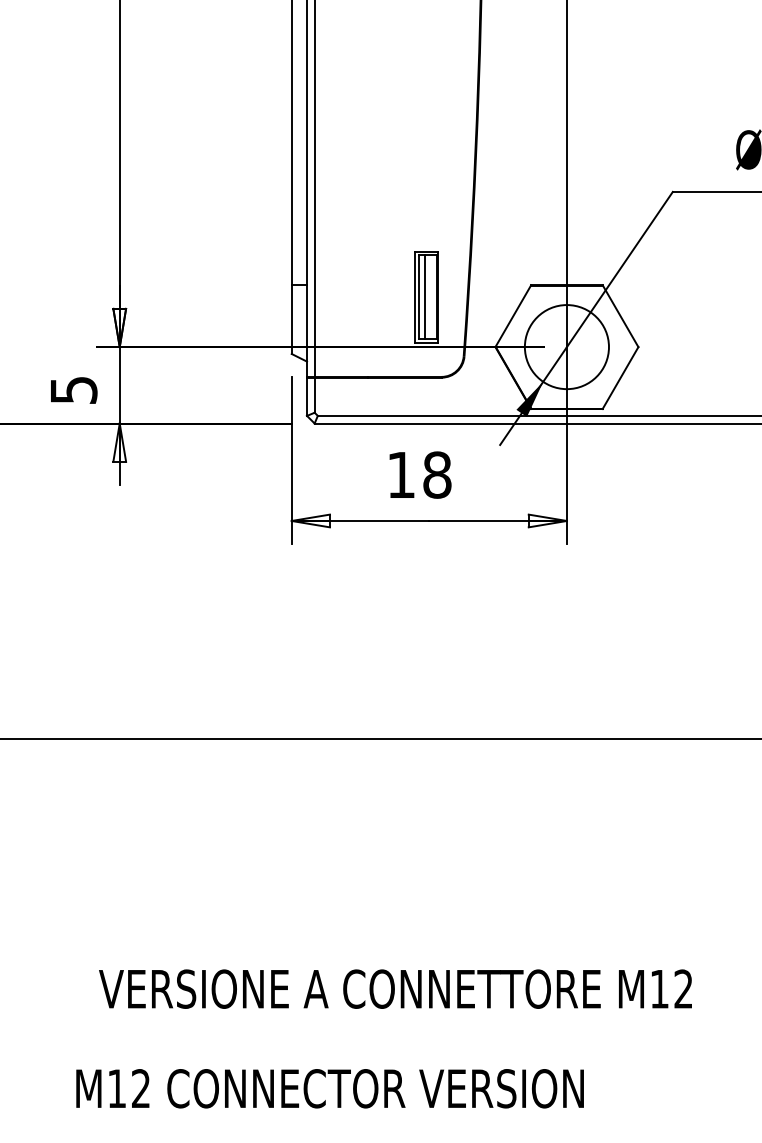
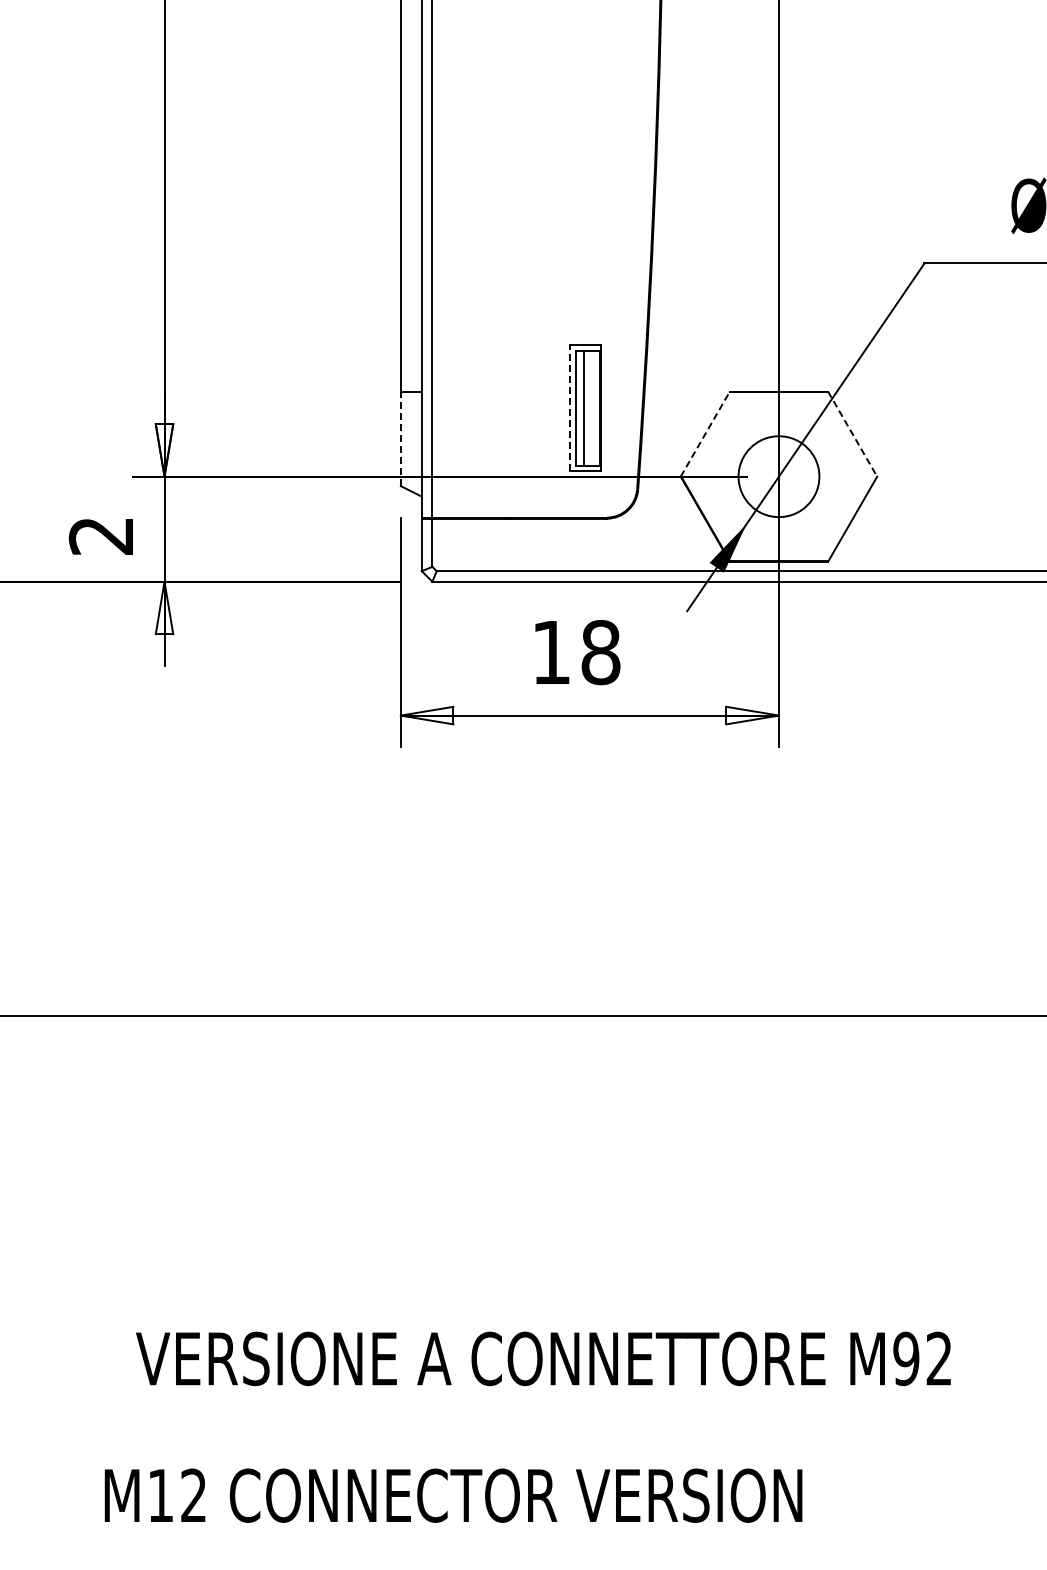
line: (414, 296) -> (569, 407), solid -> dashed
line: (513, 315) -> (705, 433), solid -> dashed
line: (620, 316) -> (852, 434), solid -> dashed
line: (291, 319) -> (400, 438), solid -> dashed
circle: (566, 346) -> (778, 476), size x0.7
text: (73, 390) -> (101, 536), 5 -> 2
text: (659, 988) -> (906, 1358), M12 -> M92

